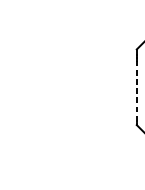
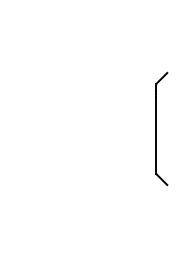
line: (136, 91) -> (156, 134), dashed -> solid

